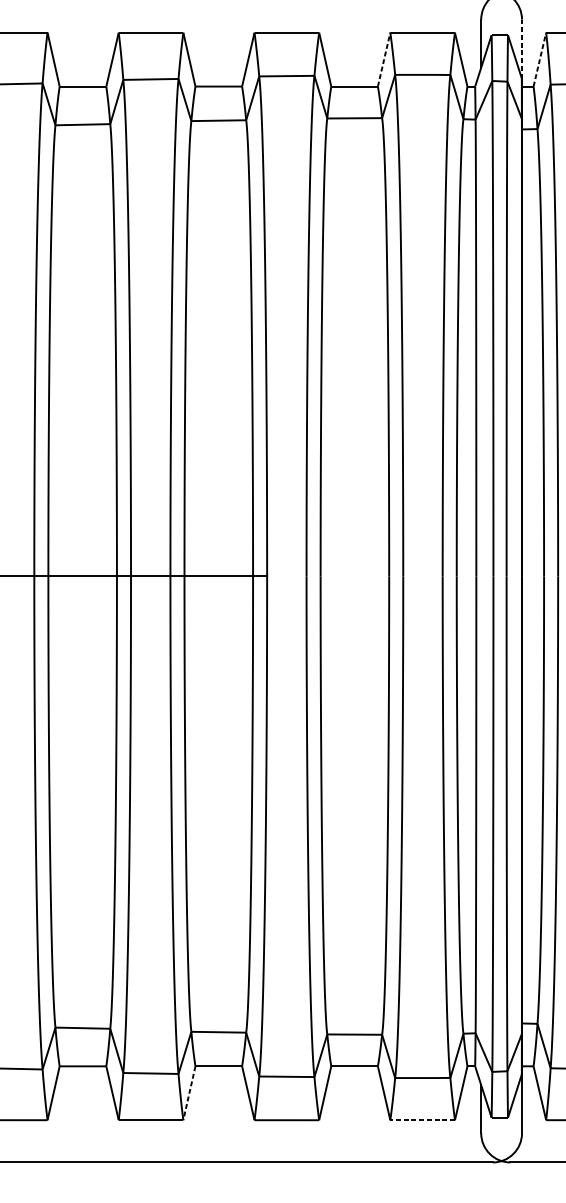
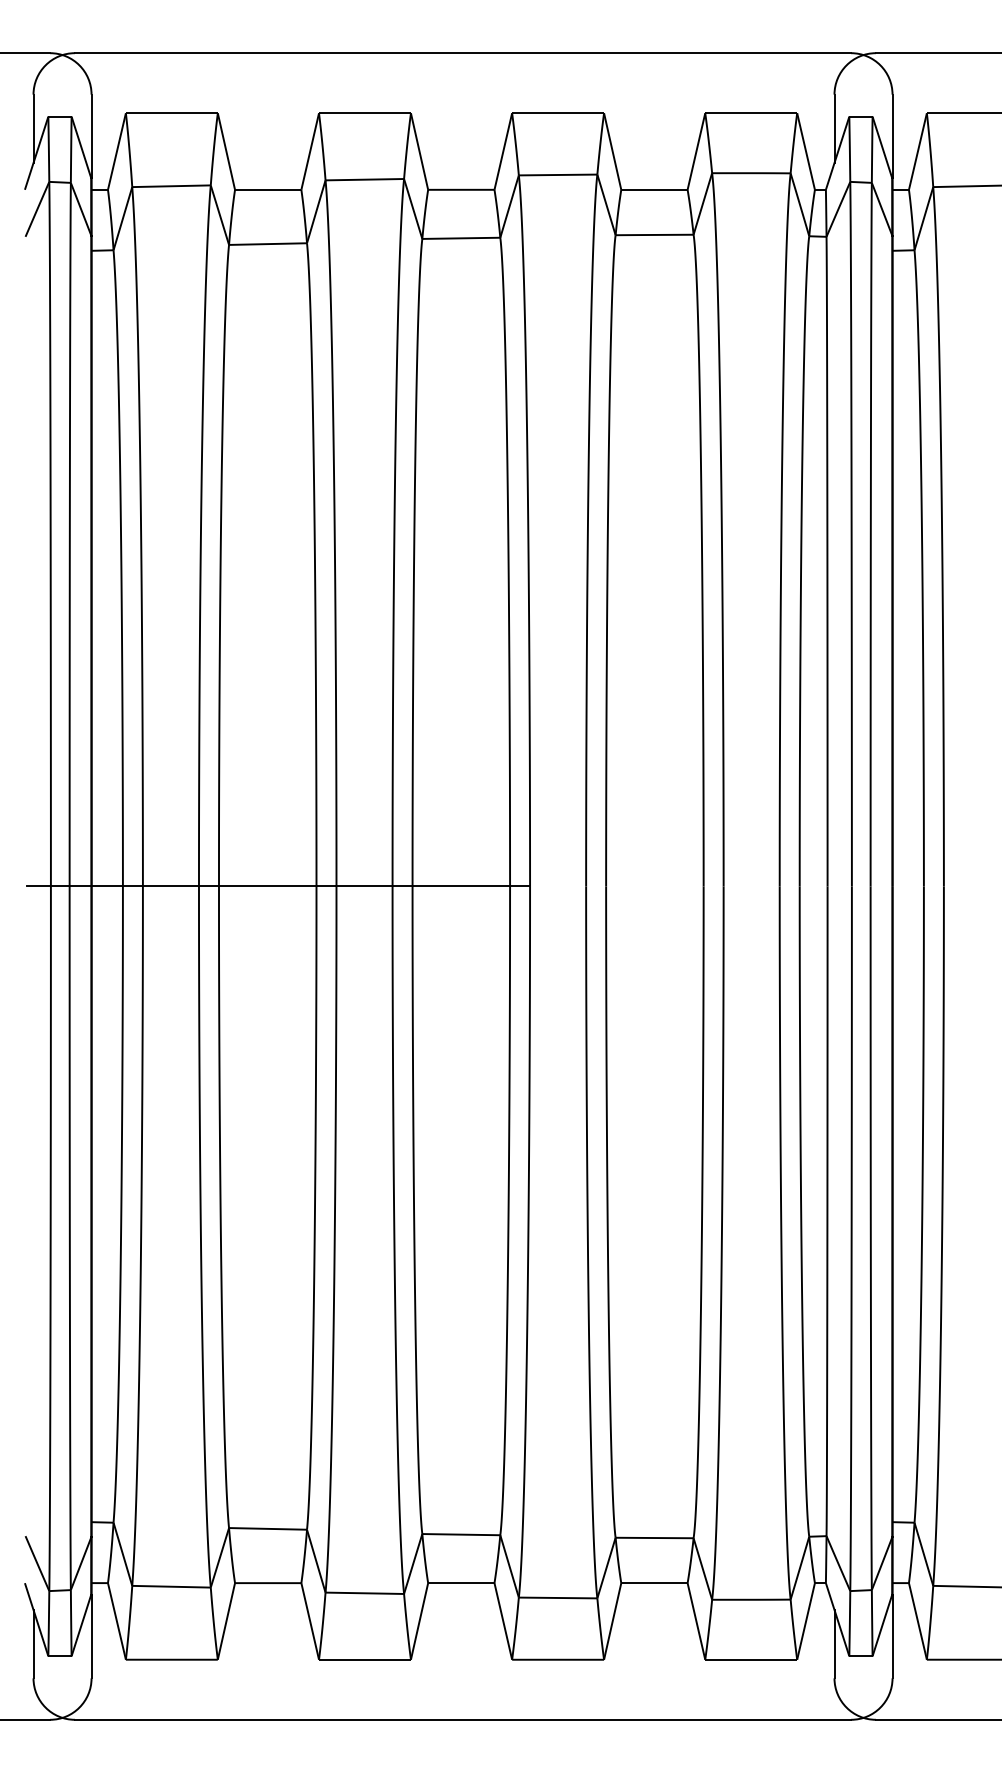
line: (521, 49) -> (892, 136), dashed -> solid
line: (384, 59) -> (696, 151), dashed -> solid
line: (539, 59) -> (917, 151), dashed -> solid
line: (189, 1093) -> (419, 1621), dashed -> solid
line: (422, 1120) -> (750, 1659), dashed -> solid

